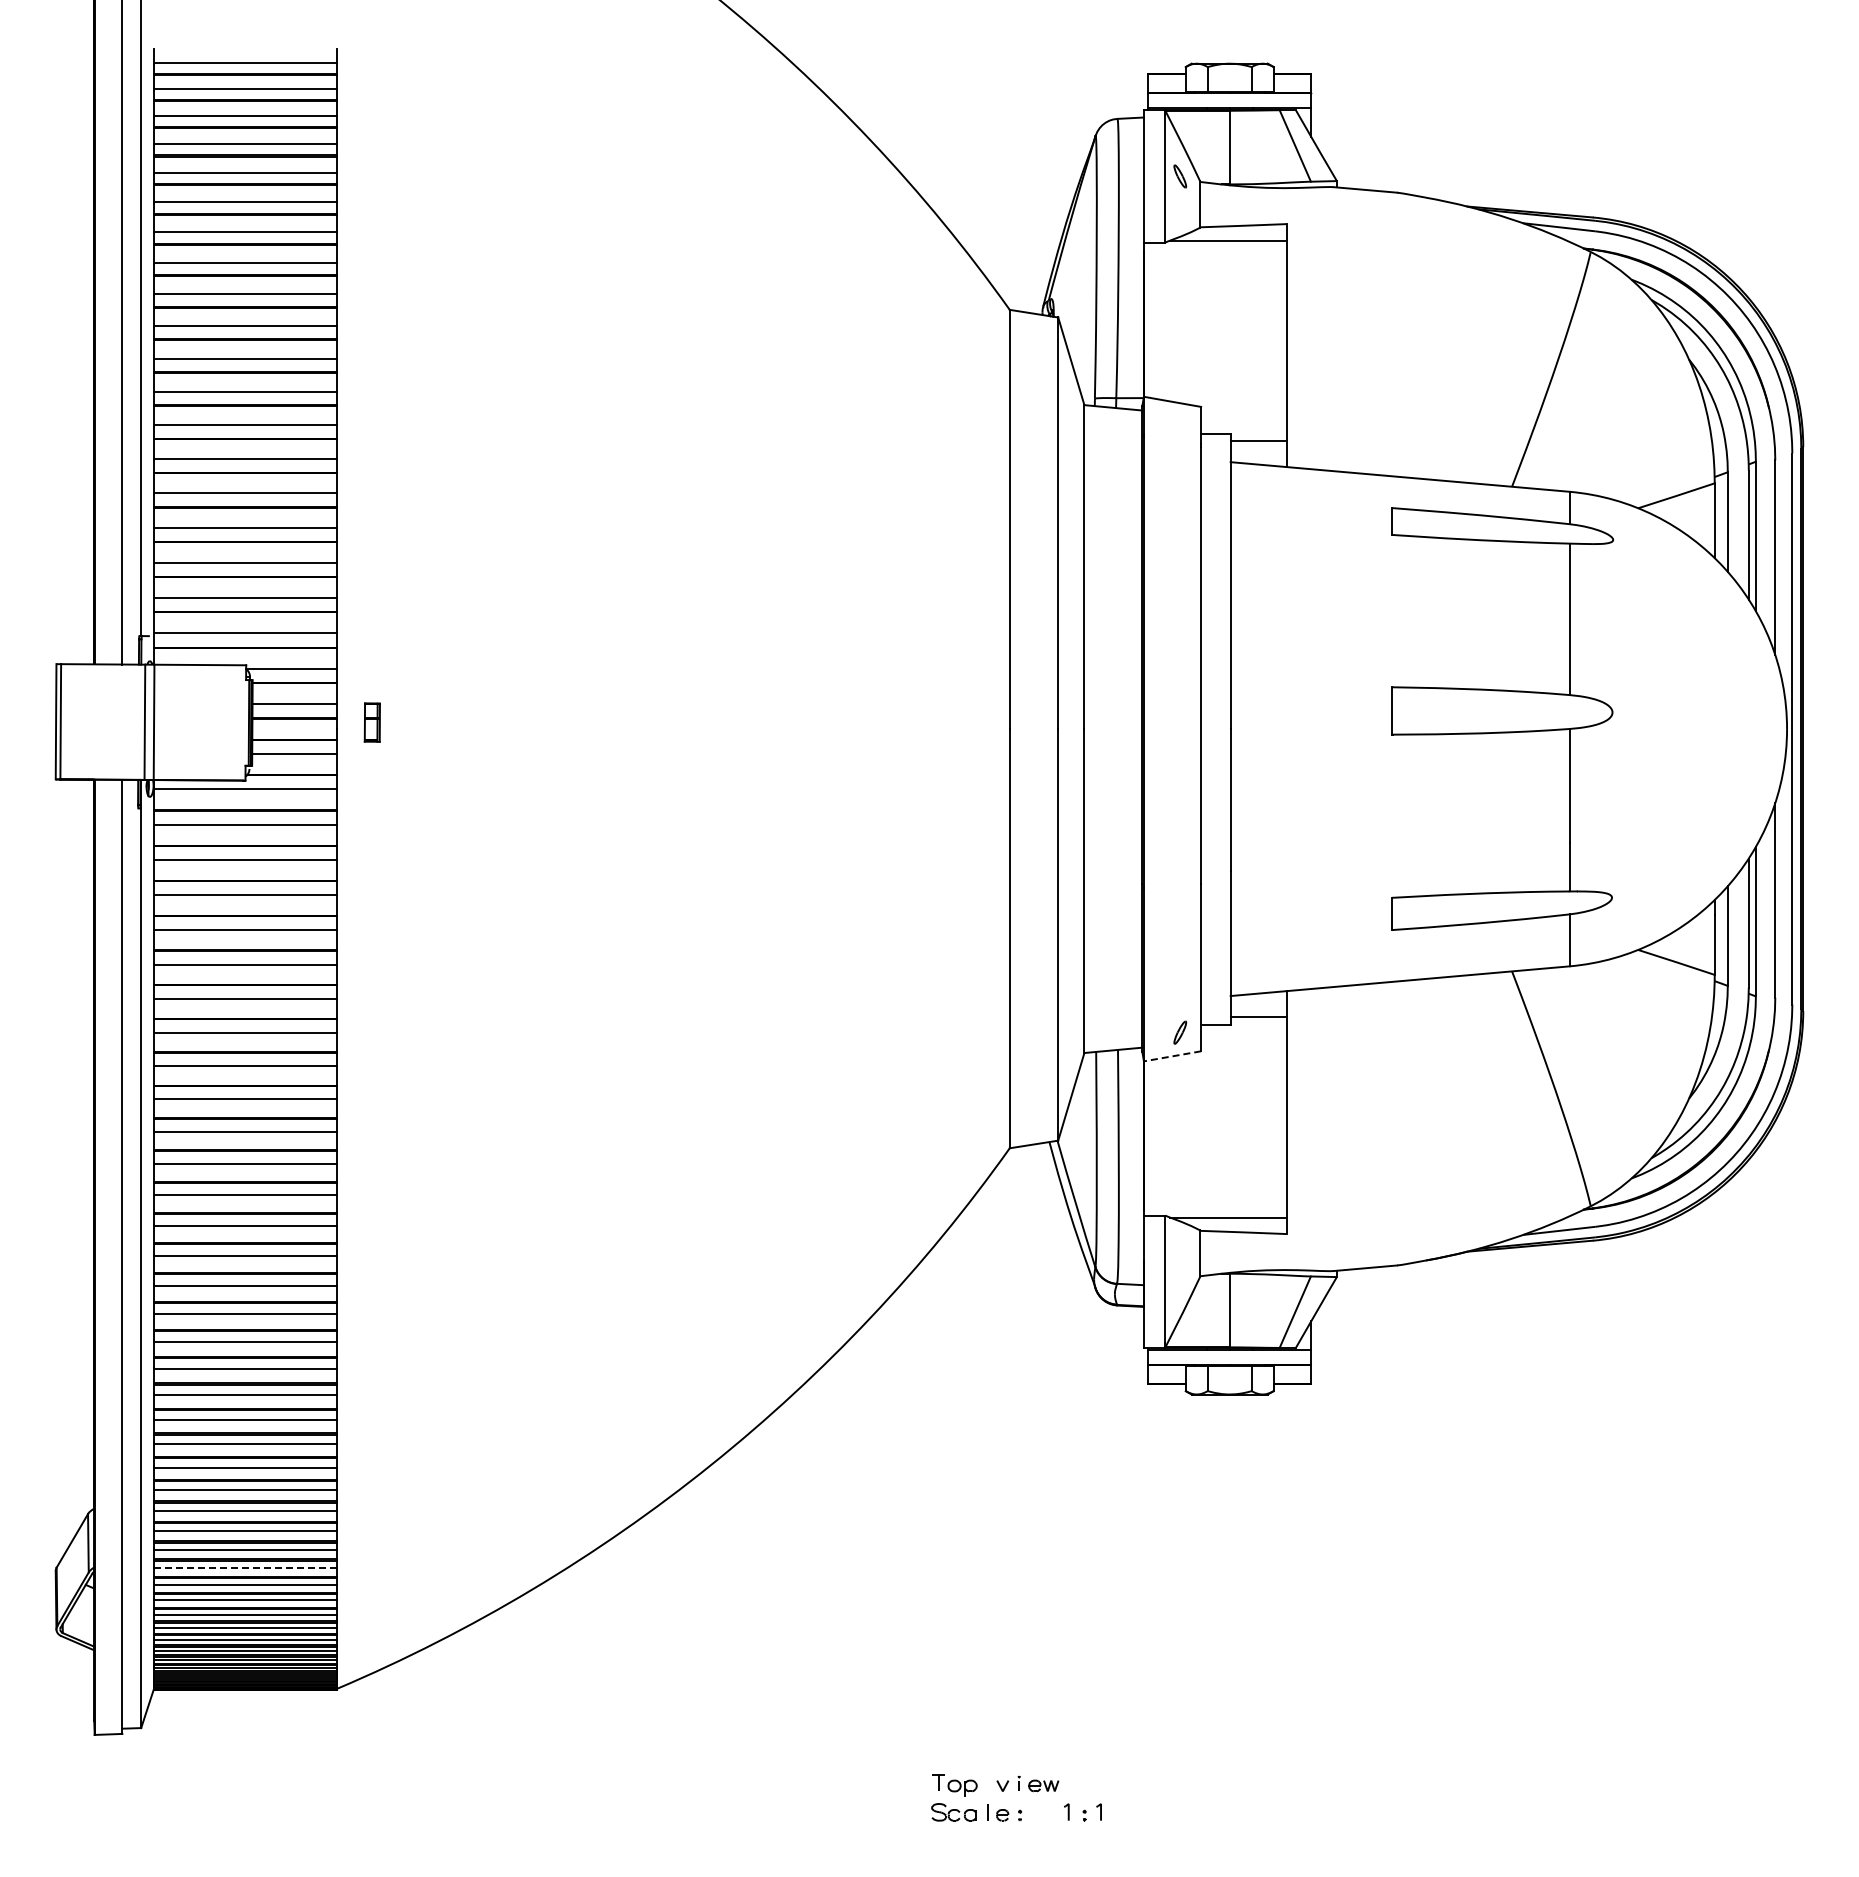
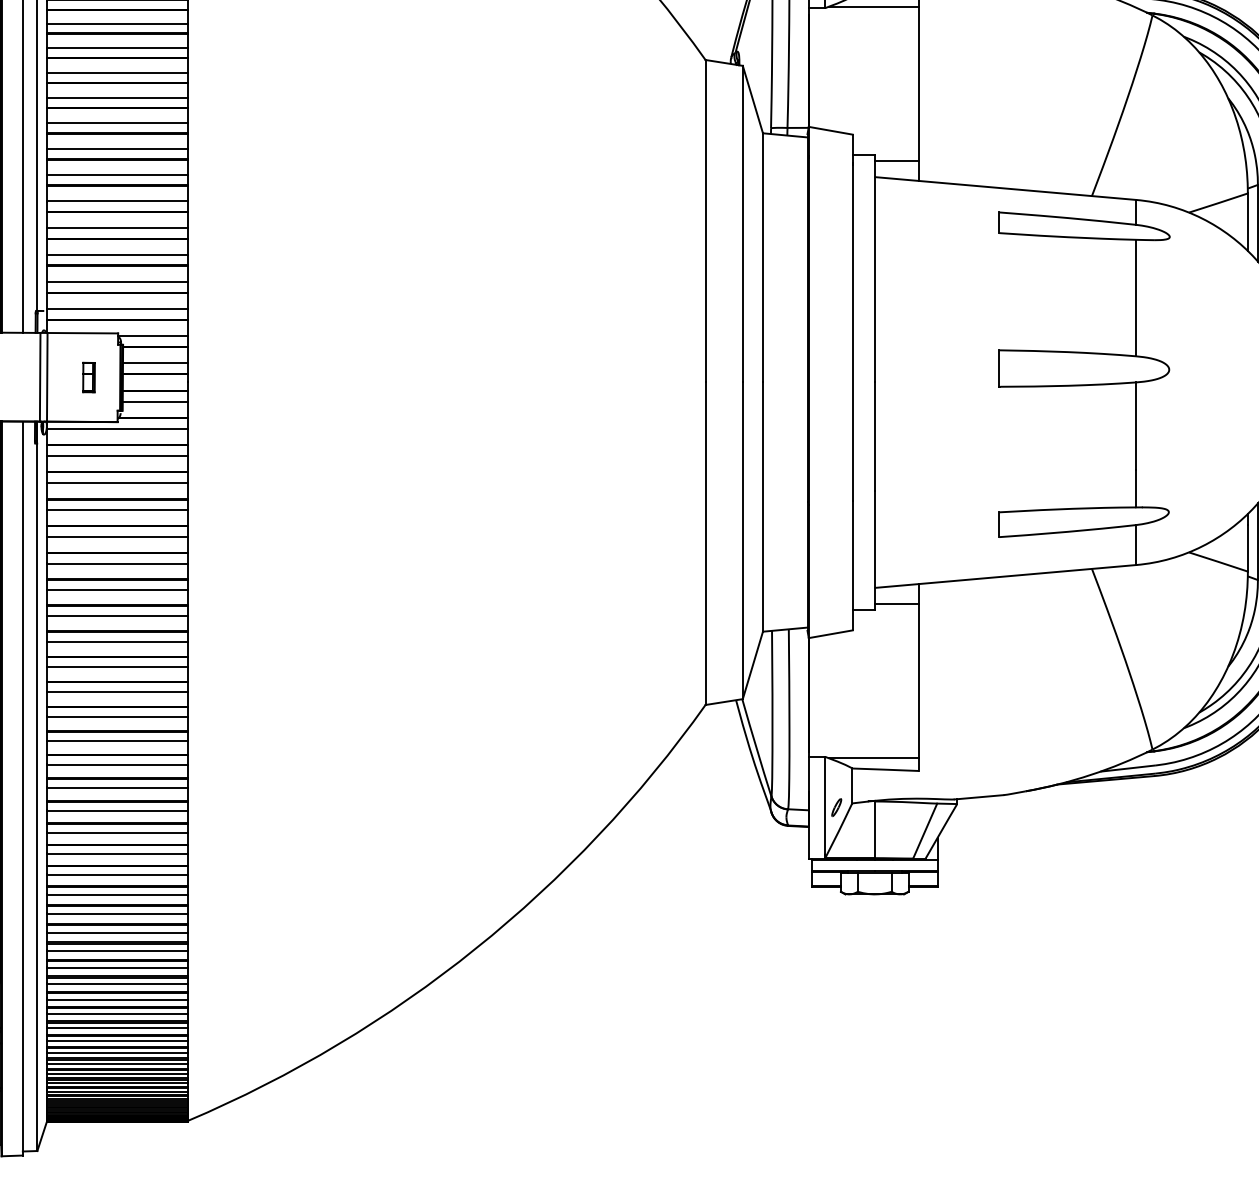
part: (371, 722) -> (88, 377), moved
part: (1180, 1032) -> (836, 807), moved
line: (1172, 1056) -> (830, 634), dashed -> solid
line: (245, 1568) -> (117, 1028), dashed -> solid

